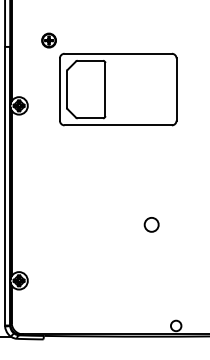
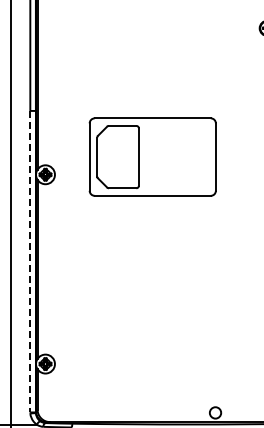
part: (48, 40) -> (77, 103), removed
line: (5, 186) -> (30, 261), solid -> dashed
circle: (151, 224) -> (188, 303), removed

